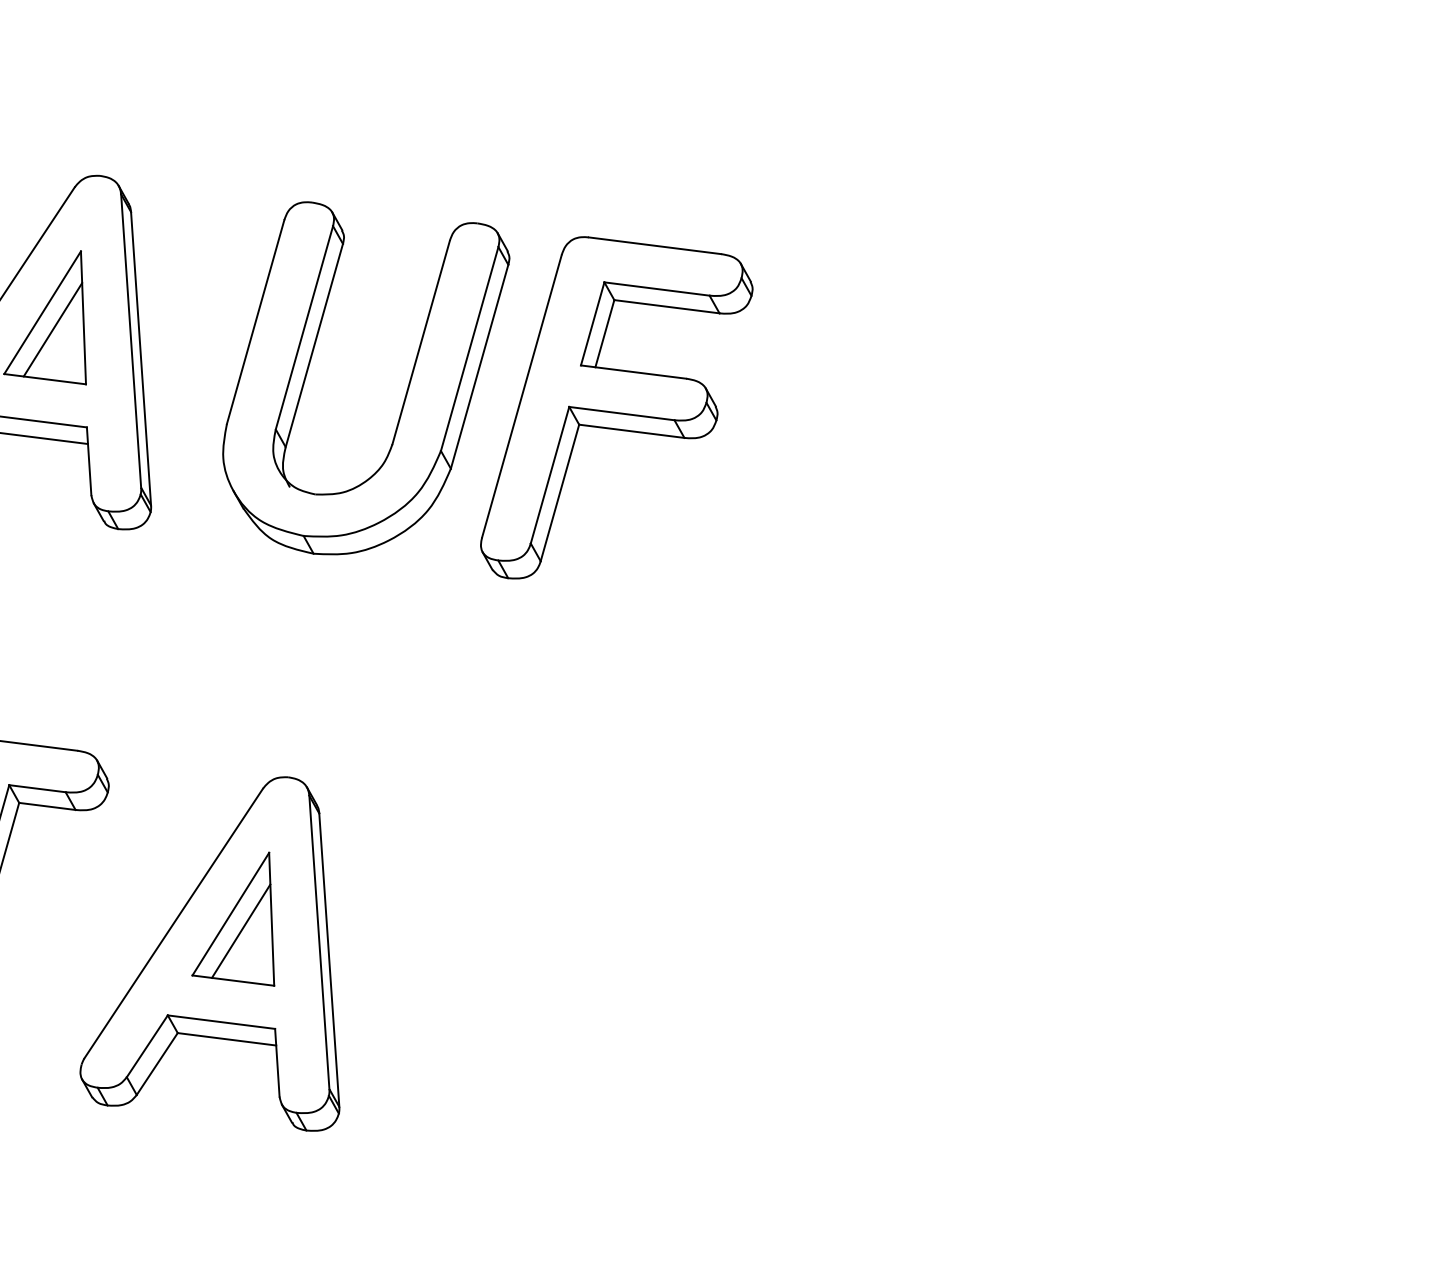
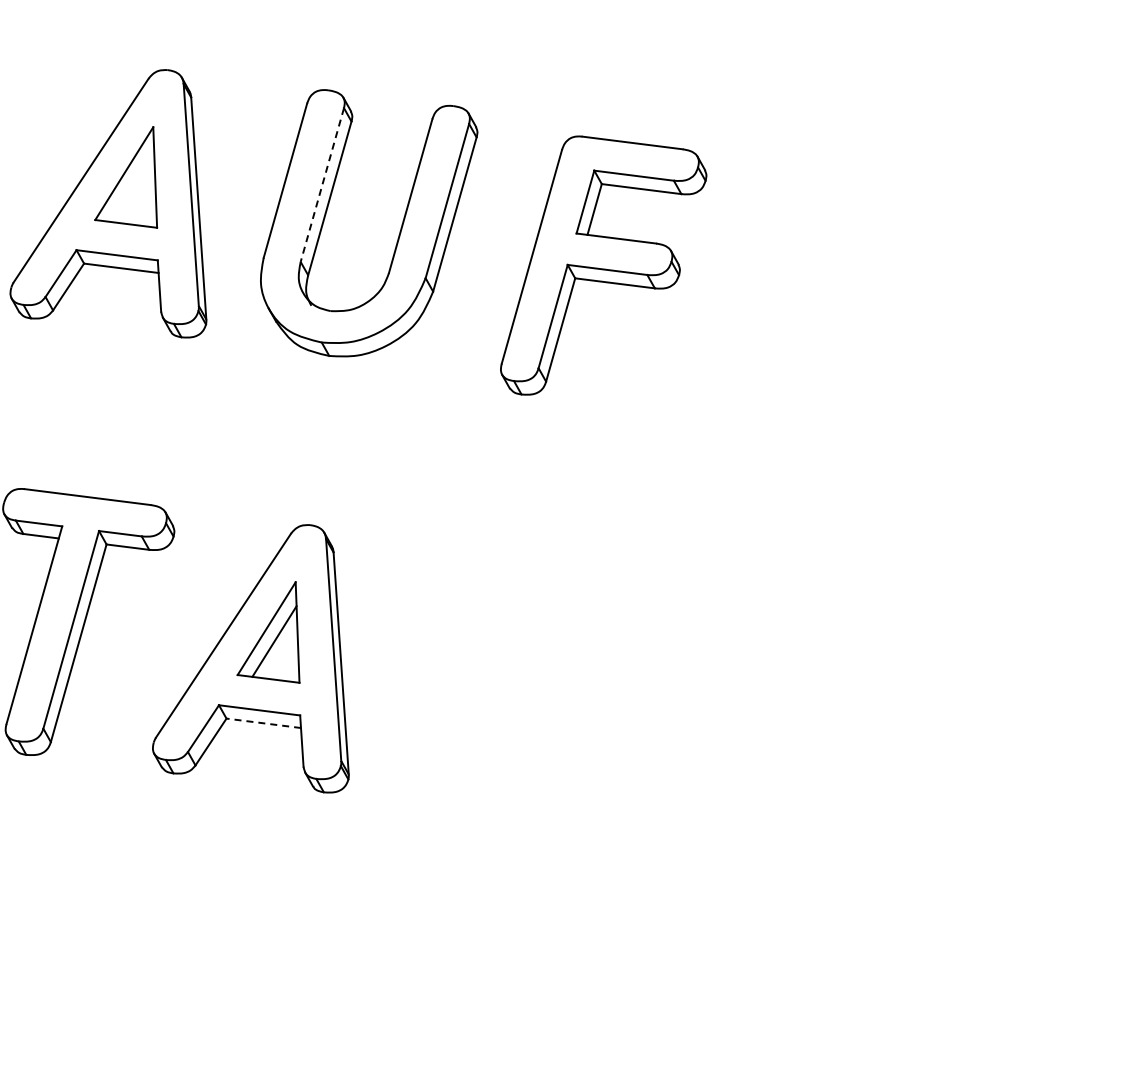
line: (304, 328) -> (322, 185), solid -> dashed
line: (53, 329) -> (132, 186), removed
part: (616, 407) -> (603, 265), moved
line: (226, 1039) -> (263, 723), solid -> dashed

